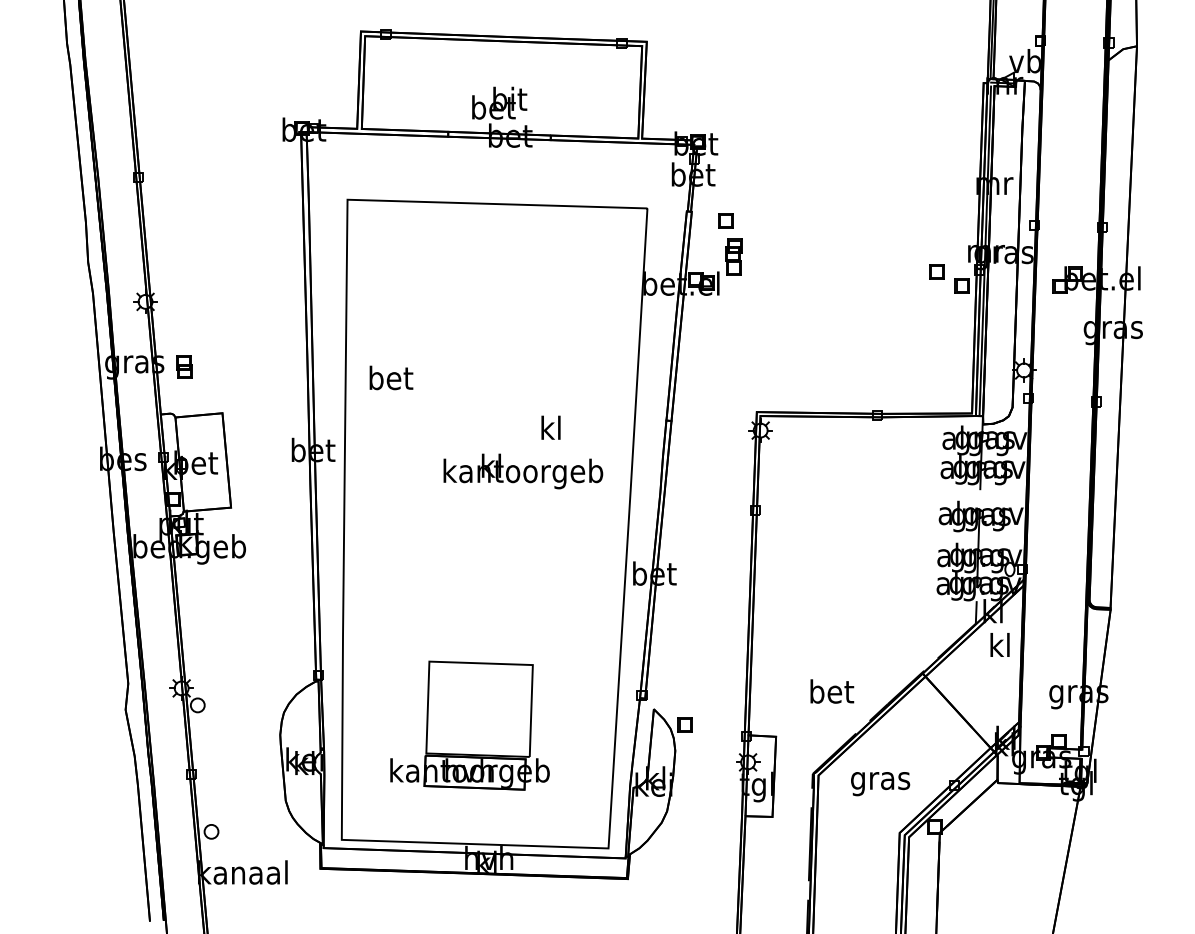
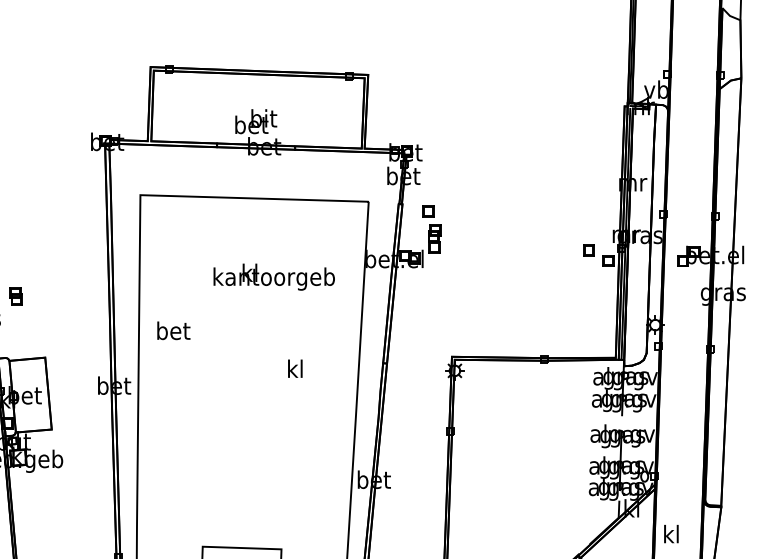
part: (184, 366) -> (16, 295), moved
text: (523, 471) -> (274, 277), moved
text: (999, 644) -> (670, 533), moved

